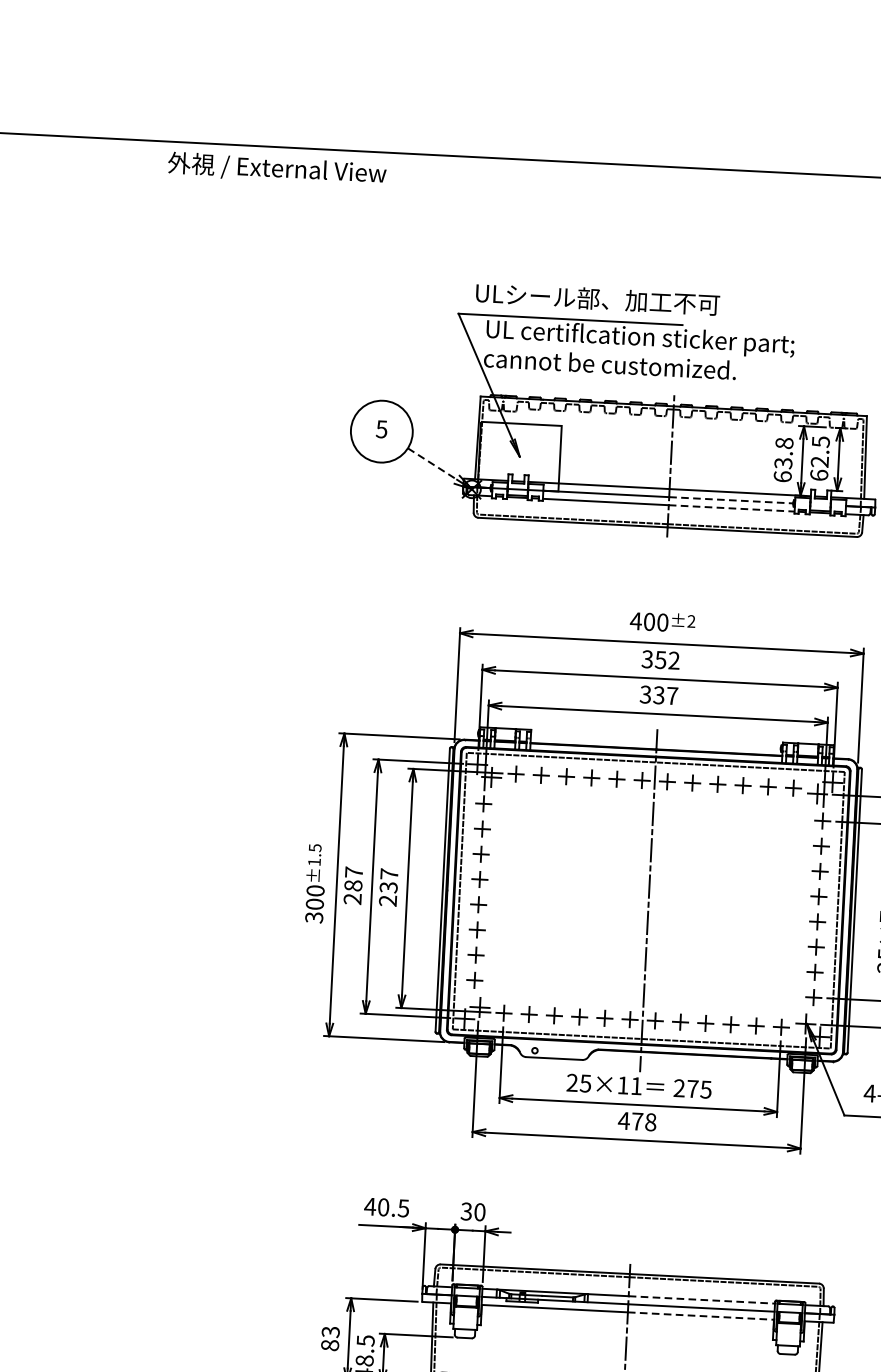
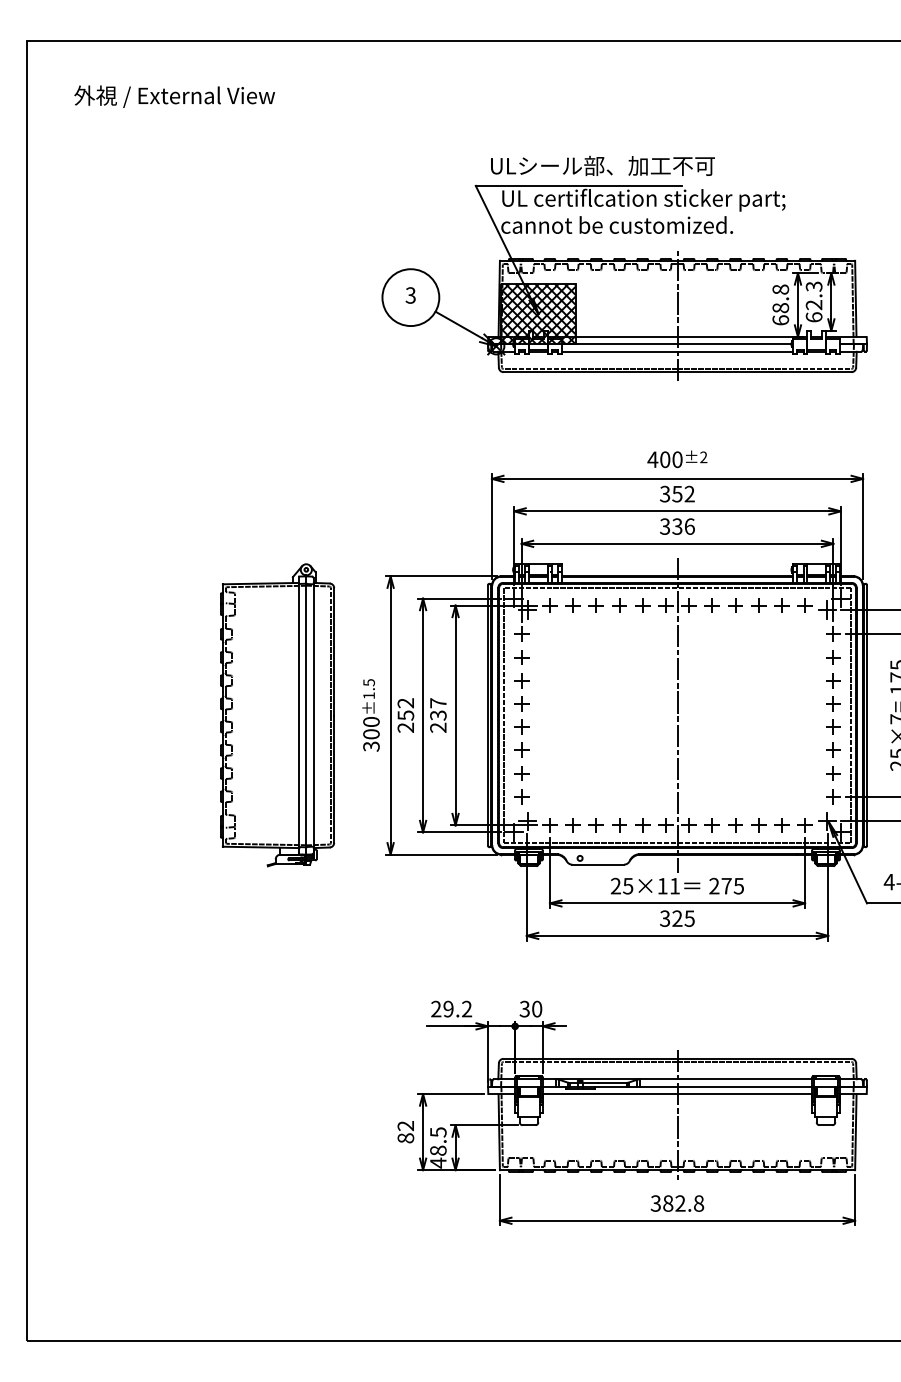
text: (277, 168) -> (174, 96), moved
text: (381, 429) -> (410, 295), 5 -> 3
text: (820, 441) -> (813, 286), 62.5 -> 62.3
hatch: (519, 457) -> (538, 314), added
text: (783, 463) -> (780, 308), 63.8 -> 68.8
line: (432, 464) -> (458, 325), dashed -> solid
line: (731, 500) -> (734, 344), dashed -> solid
line: (731, 508) -> (735, 351), dashed -> solid
text: (672, 695) -> (689, 526), 337 -> 336
part: (213, 878) -> (277, 715), added
text: (353, 879) -> (405, 709), 287 -> 252
text: (636, 1121) -> (676, 918), 478 -> 325
text: (386, 1206) -> (451, 1008), 40.5 -> 29.2
line: (702, 1300) -> (745, 1079), dashed -> solid
line: (701, 1316) -> (745, 1094), dashed -> solid
text: (331, 1332) -> (406, 1126), 83 -> 82

